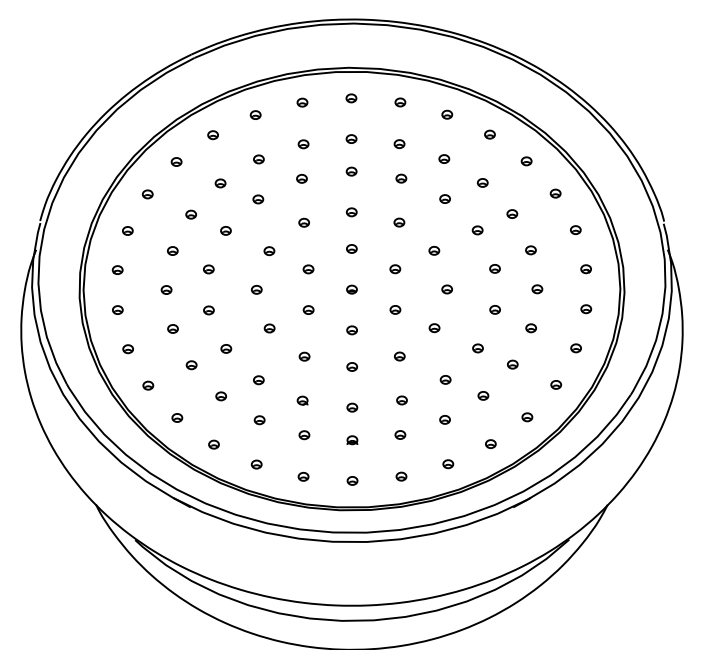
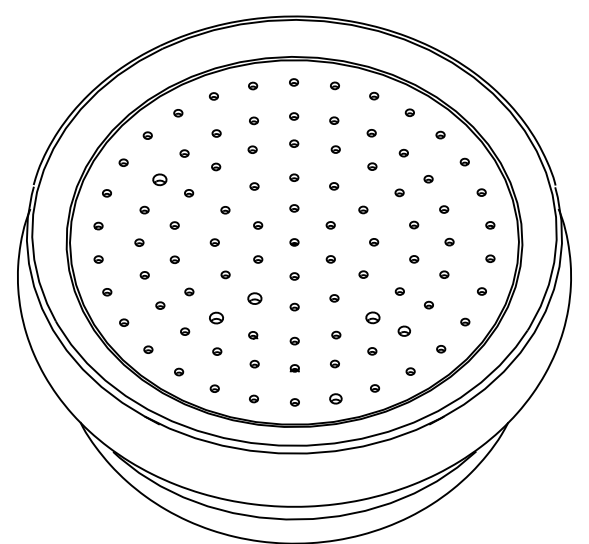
part: (191, 214) -> (160, 179), size x1.6
part: (304, 356) -> (254, 298), size x1.6
part: (445, 379) -> (372, 317), size x1.6
part: (258, 380) -> (216, 318), size x1.6
part: (483, 395) -> (404, 330), size x1.4
part: (401, 476) -> (335, 398), size x1.4

